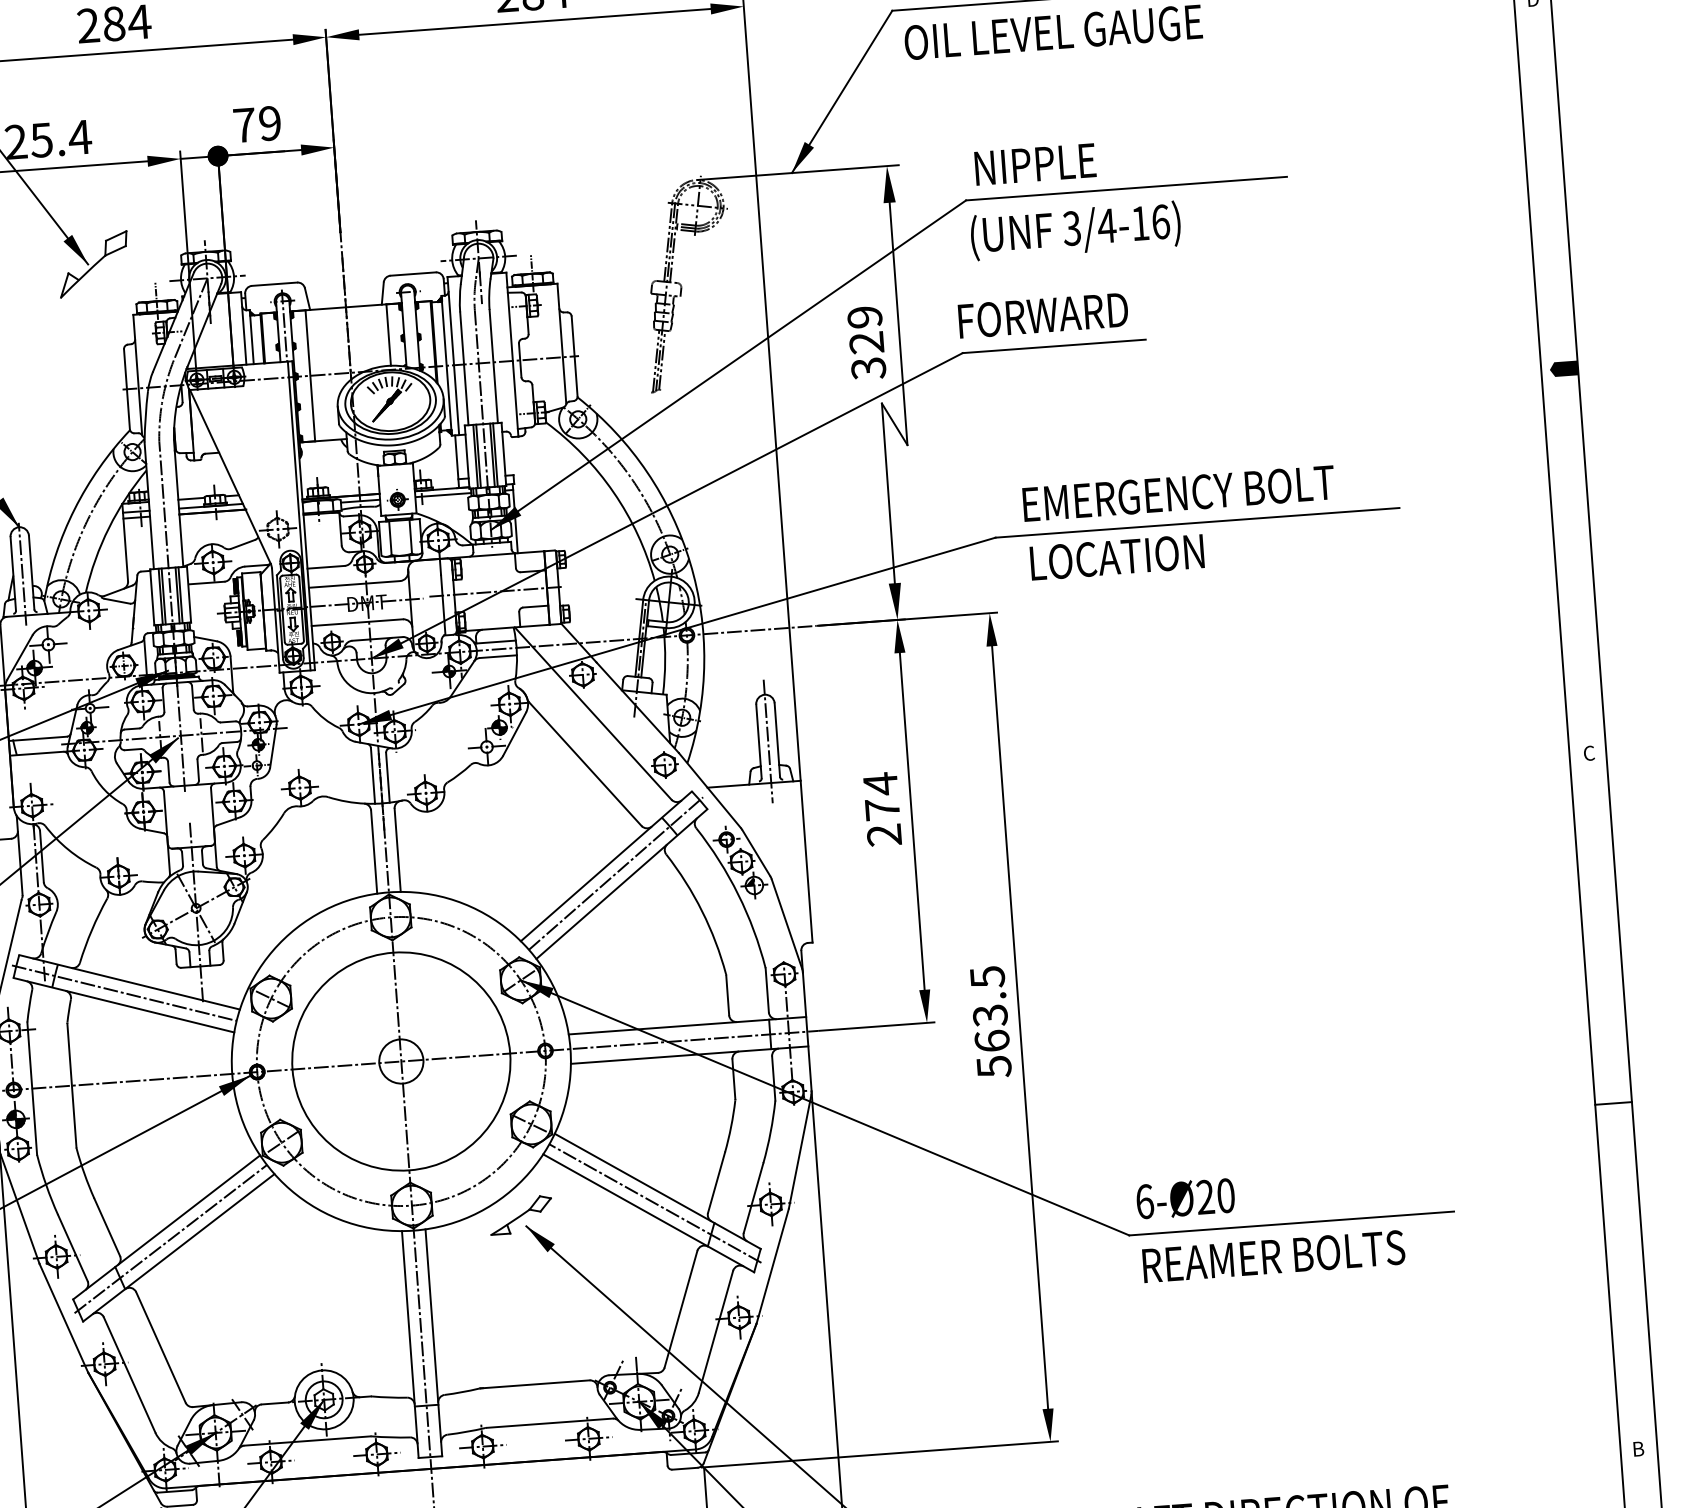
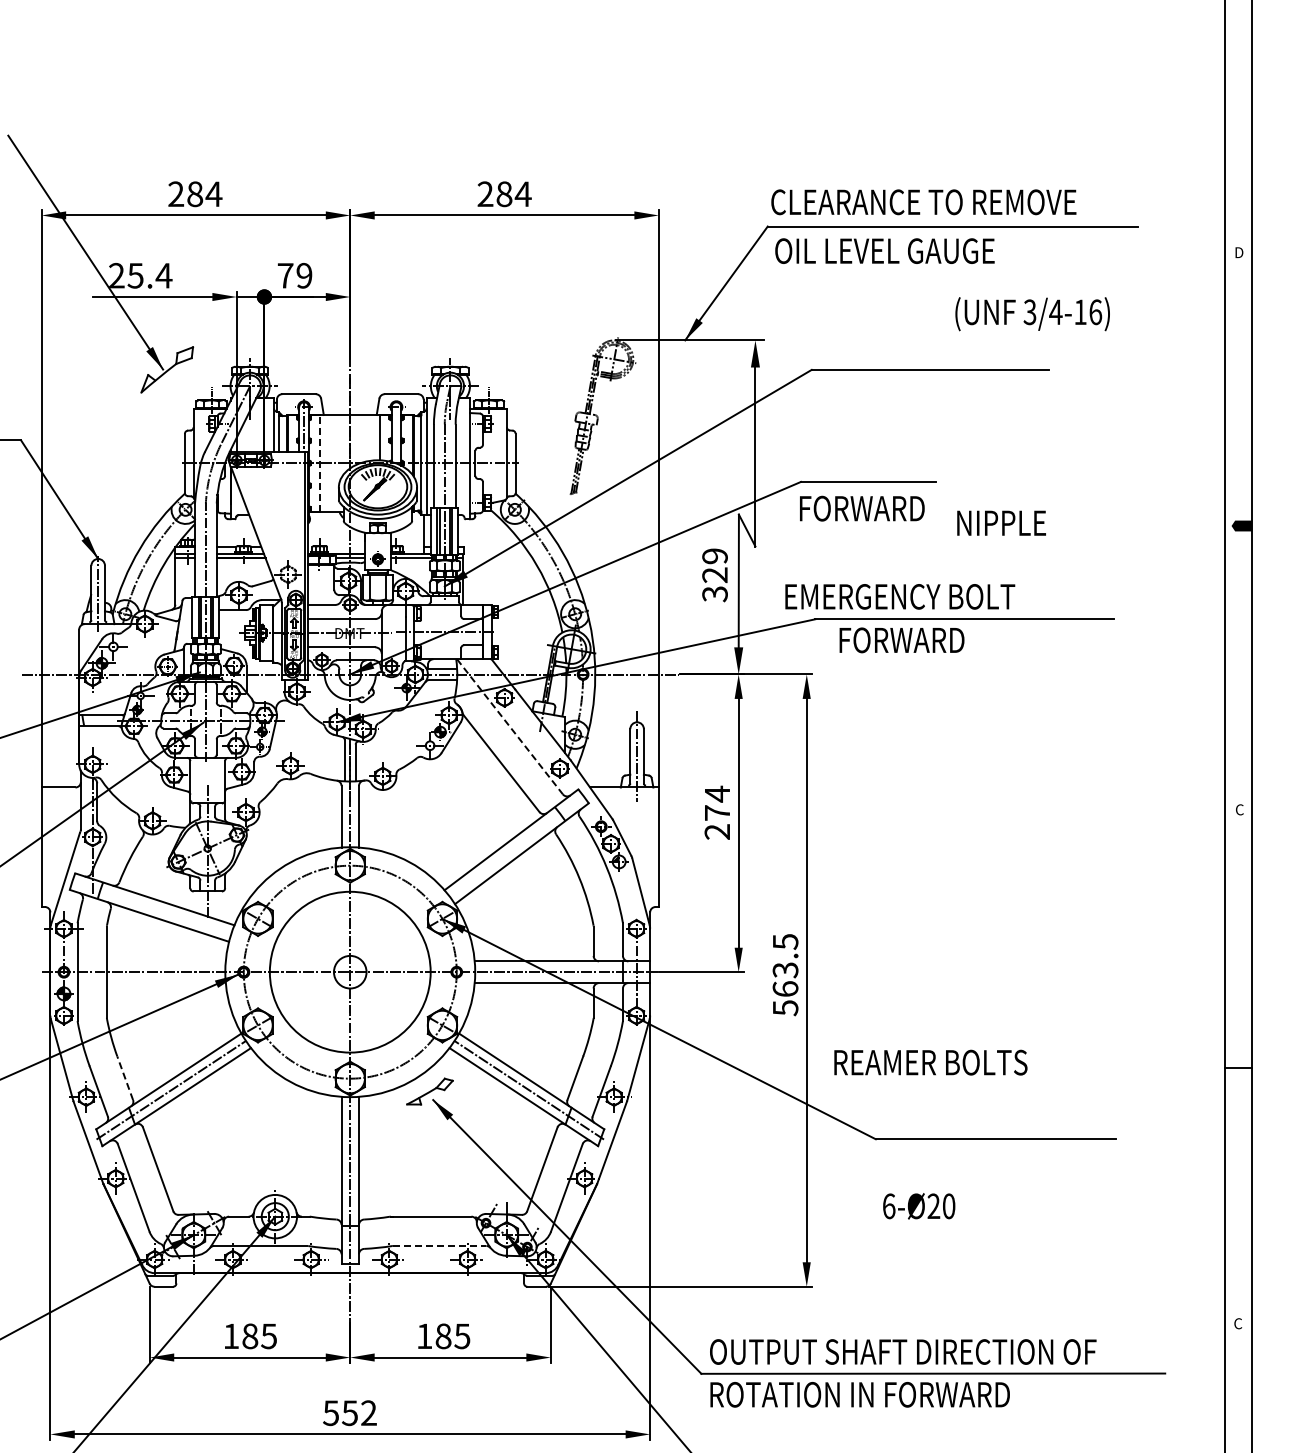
text: (1035, 163) -> (1001, 522), moved
text: (1075, 231) -> (1032, 314), moved
text: (1043, 315) -> (862, 508), moved
text: (866, 343) -> (714, 575), moved
line: (310, 374) -> (320, 462), solid -> dashed
text: (1179, 493) -> (900, 596), moved
text: (1118, 557) -> (904, 640), LOCATION -> FORWARD
line: (593, 713) -> (510, 726), solid -> dashed
line: (616, 873) -> (518, 845), removed
line: (124, 992) -> (150, 906), removed
text: (1186, 1198) -> (919, 1206), moved
line: (107, 1226) -> (125, 1077), solid -> dashed
text: (1273, 1256) -> (930, 1062), moved
line: (549, 1423) -> (439, 1246), solid -> dashed
text: (1638, 1448) -> (1238, 1323), B -> C

